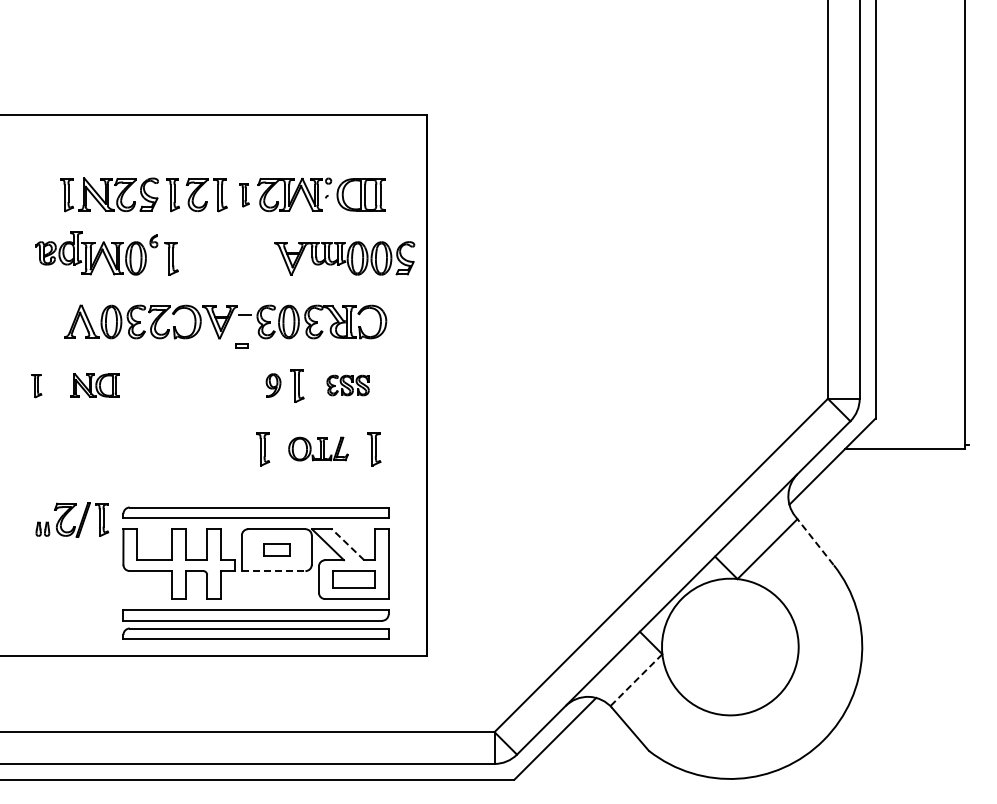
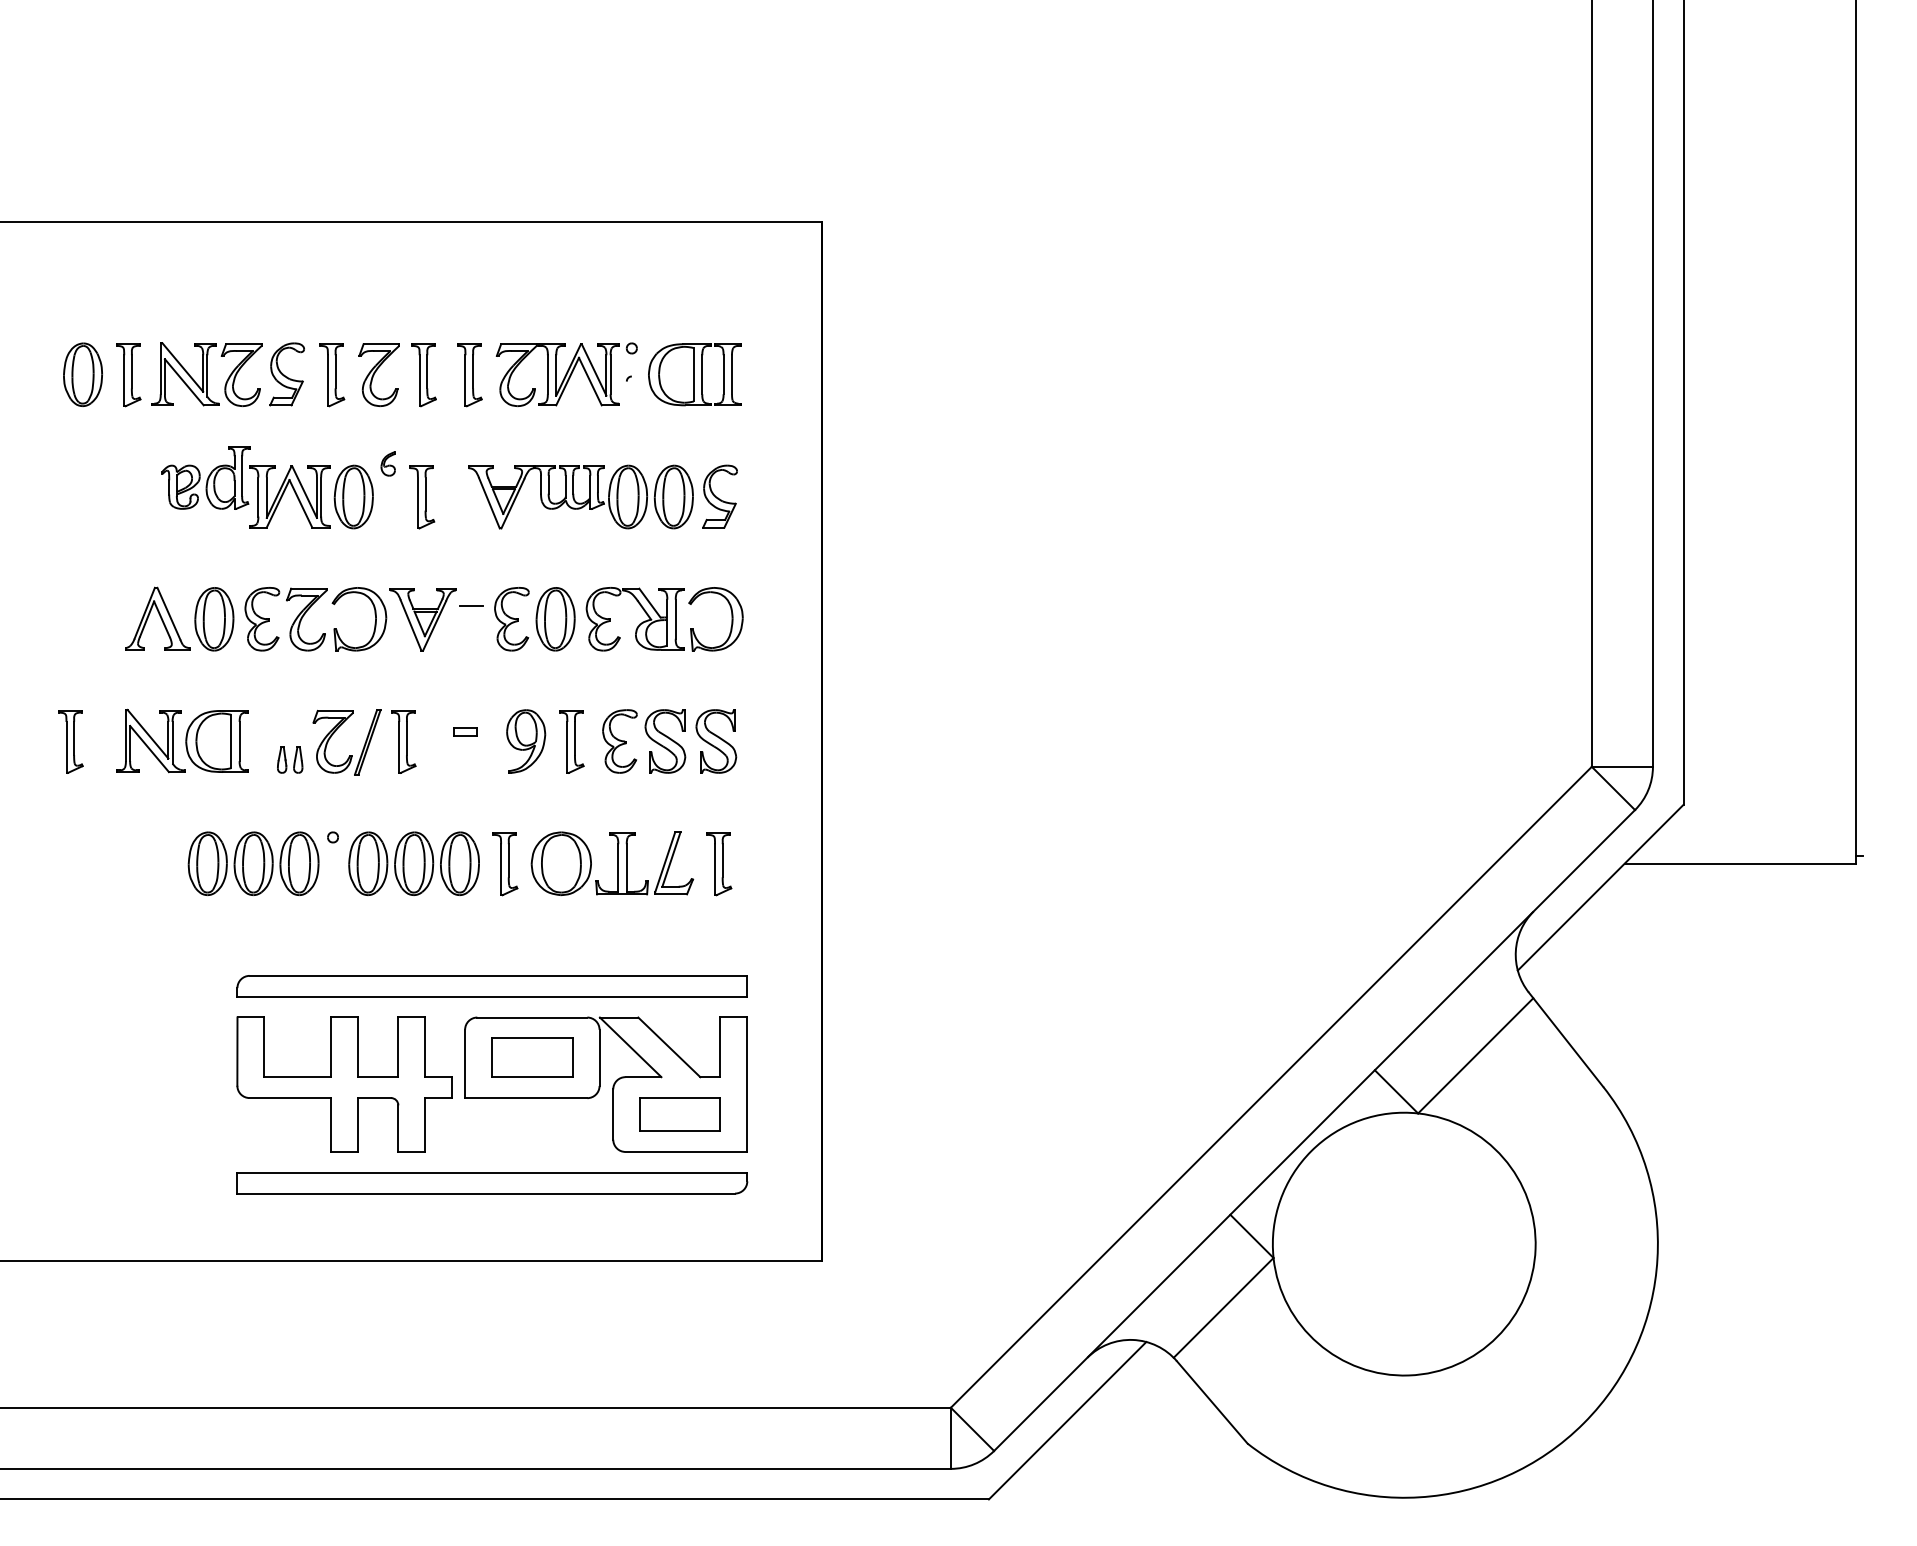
part: (42, 194) -> (81, 374), added
part: (244, 195) -> (470, 375), size x1.43
part: (106, 253) -> (297, 487), moved
part: (344, 258) -> (602, 497), moved
part: (241, 345) -> (464, 731), moved
part: (36, 385) -> (70, 741), size x1.43
part: (94, 385) -> (181, 741), size x1.43
part: (273, 385) -> (525, 741), size x1.43
part: (347, 385) -> (668, 741), size x1.67
part: (318, 448) -> (612, 862), size x1.43
part: (166, 449) -> (320, 864), added
part: (67, 514) -> (337, 731), moved
line: (814, 541) -> (1566, 1041), dashed -> solid
line: (347, 544) -> (668, 1046), dashed -> solid
part: (276, 549) -> (531, 1056), size x1.67
line: (273, 571) -> (525, 1098), dashed -> solid
part: (255, 633) -> (491, 1218), removed
line: (636, 680) -> (1223, 1308), dashed -> solid

